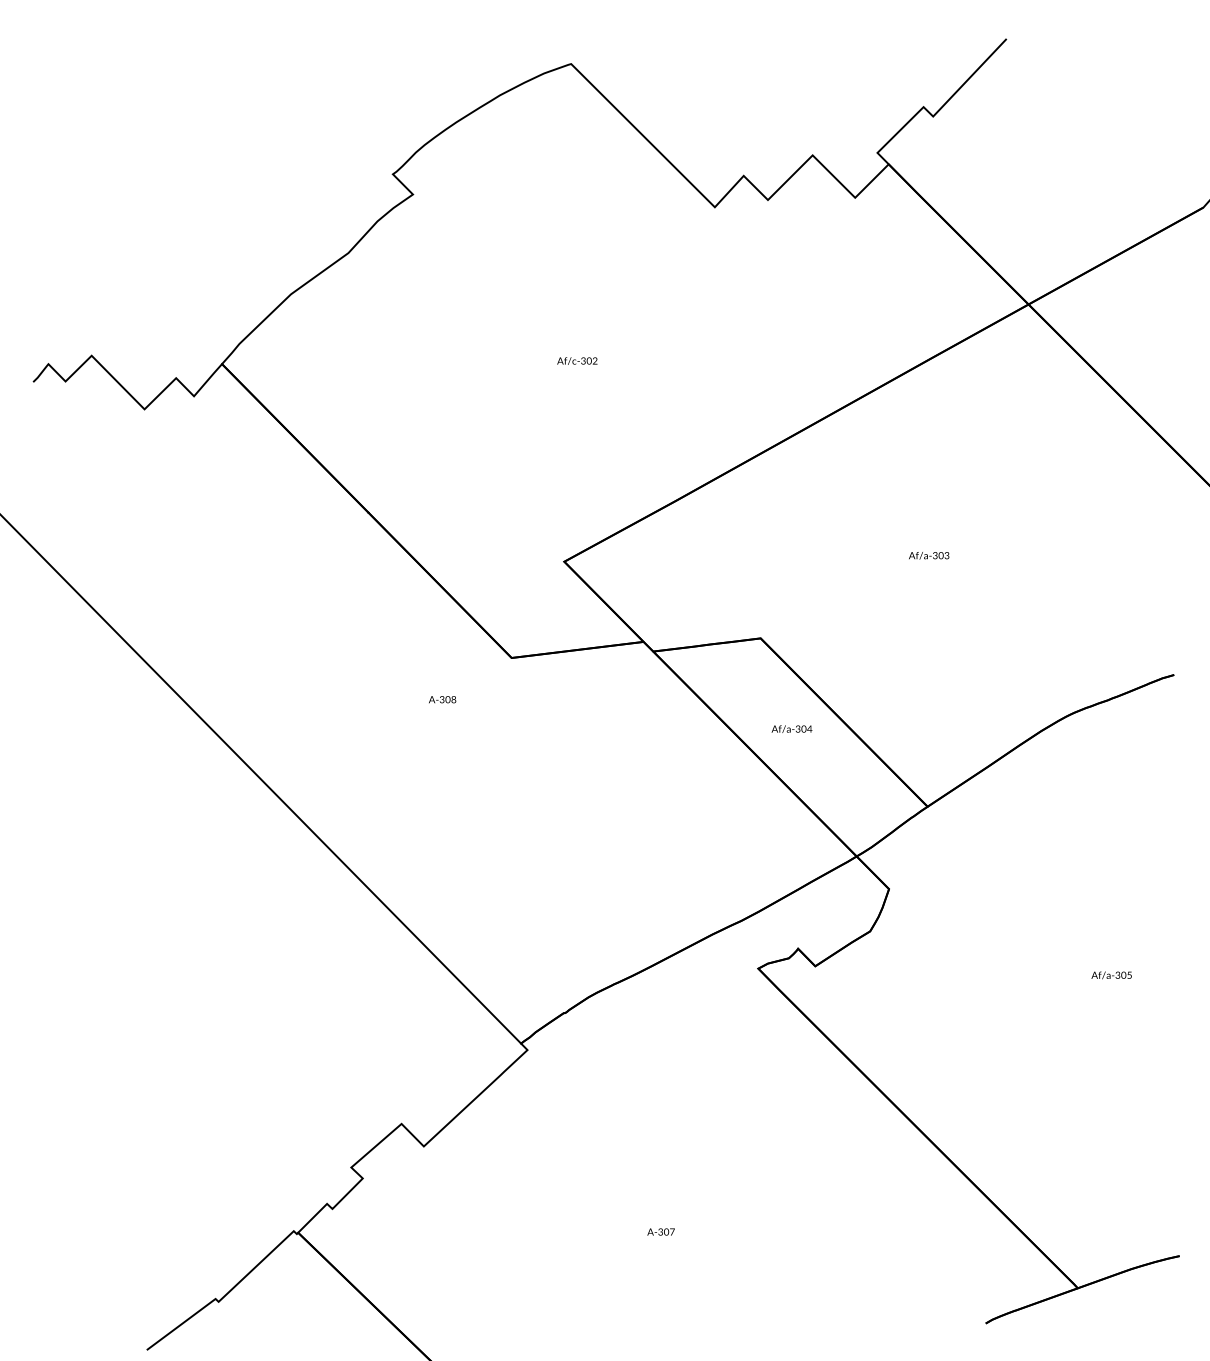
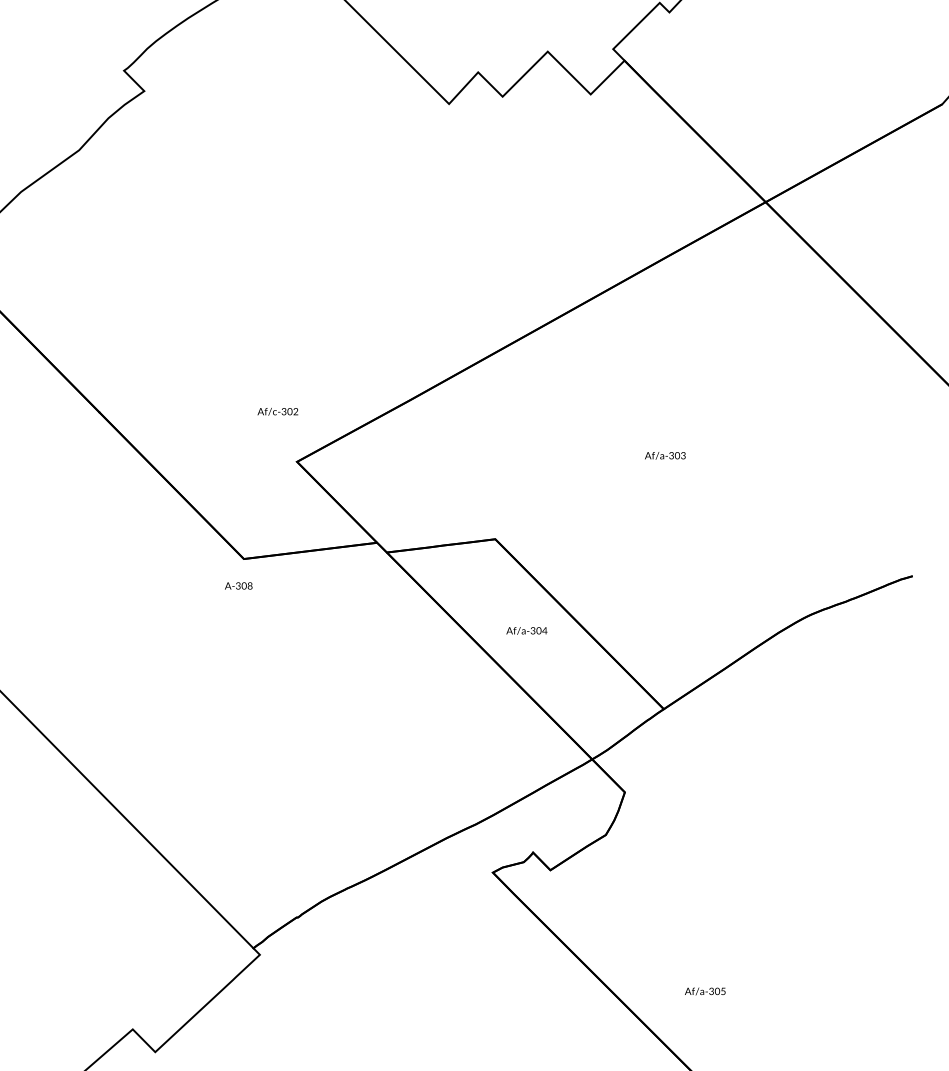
text: (577, 360) -> (278, 411), moved
text: (442, 699) -> (238, 585), moved
text: (1111, 975) -> (705, 991), moved

